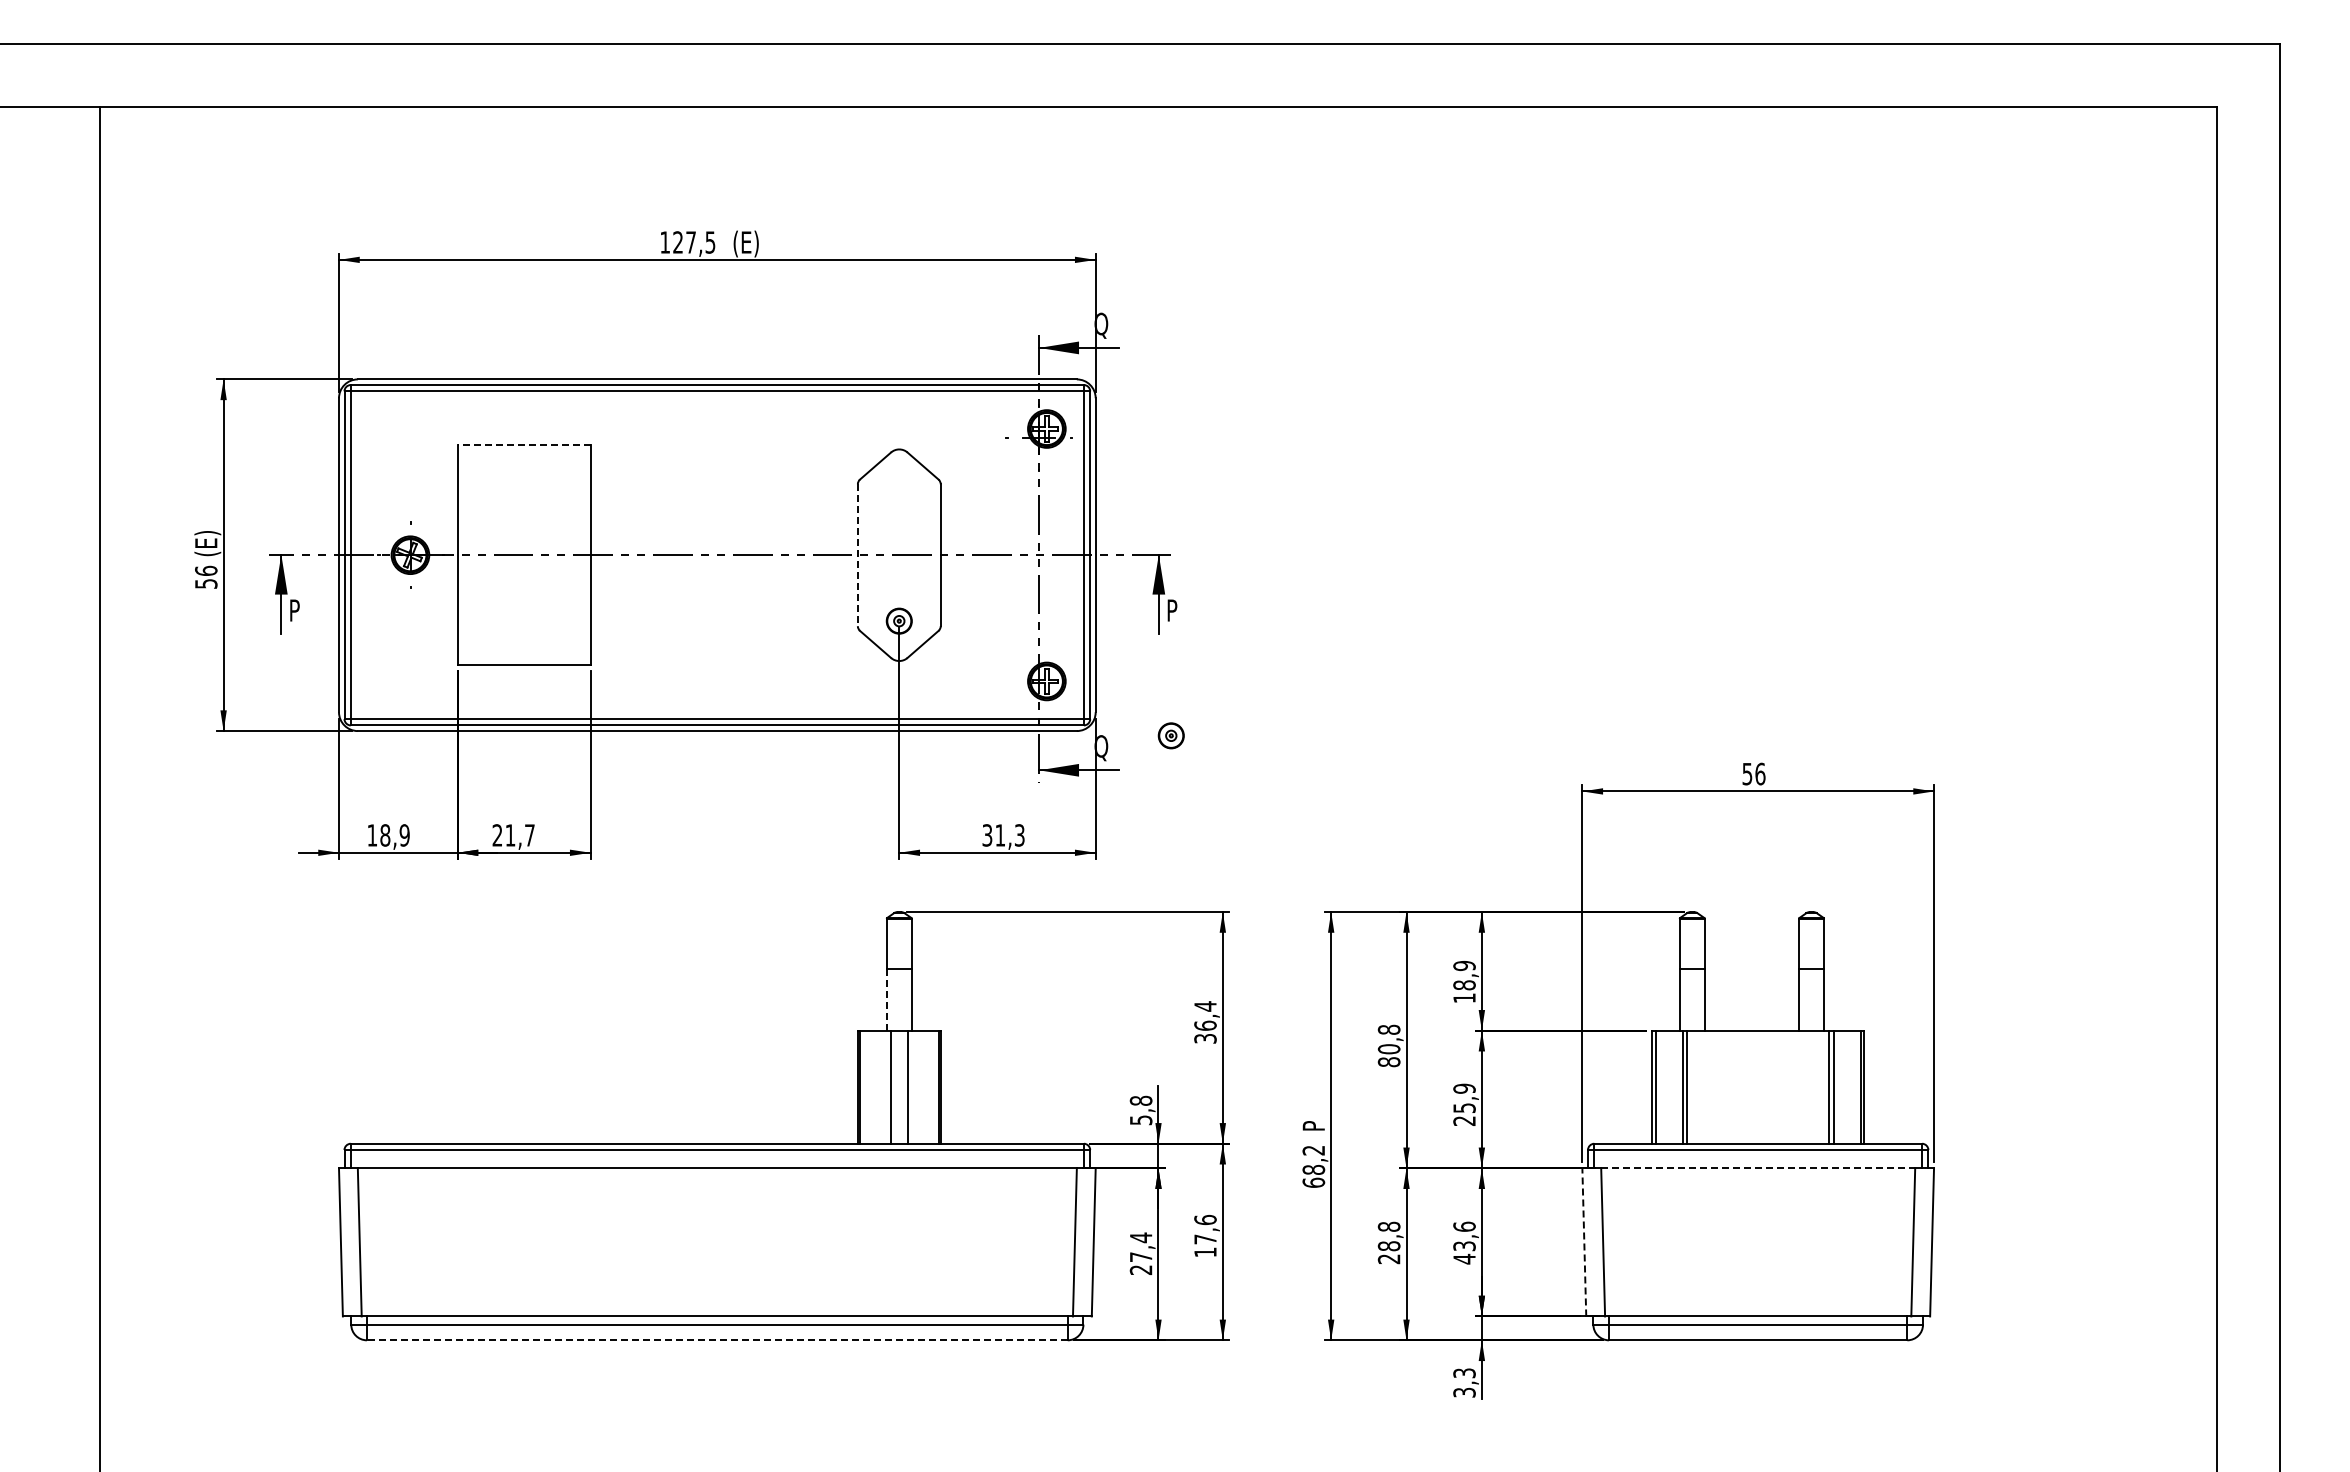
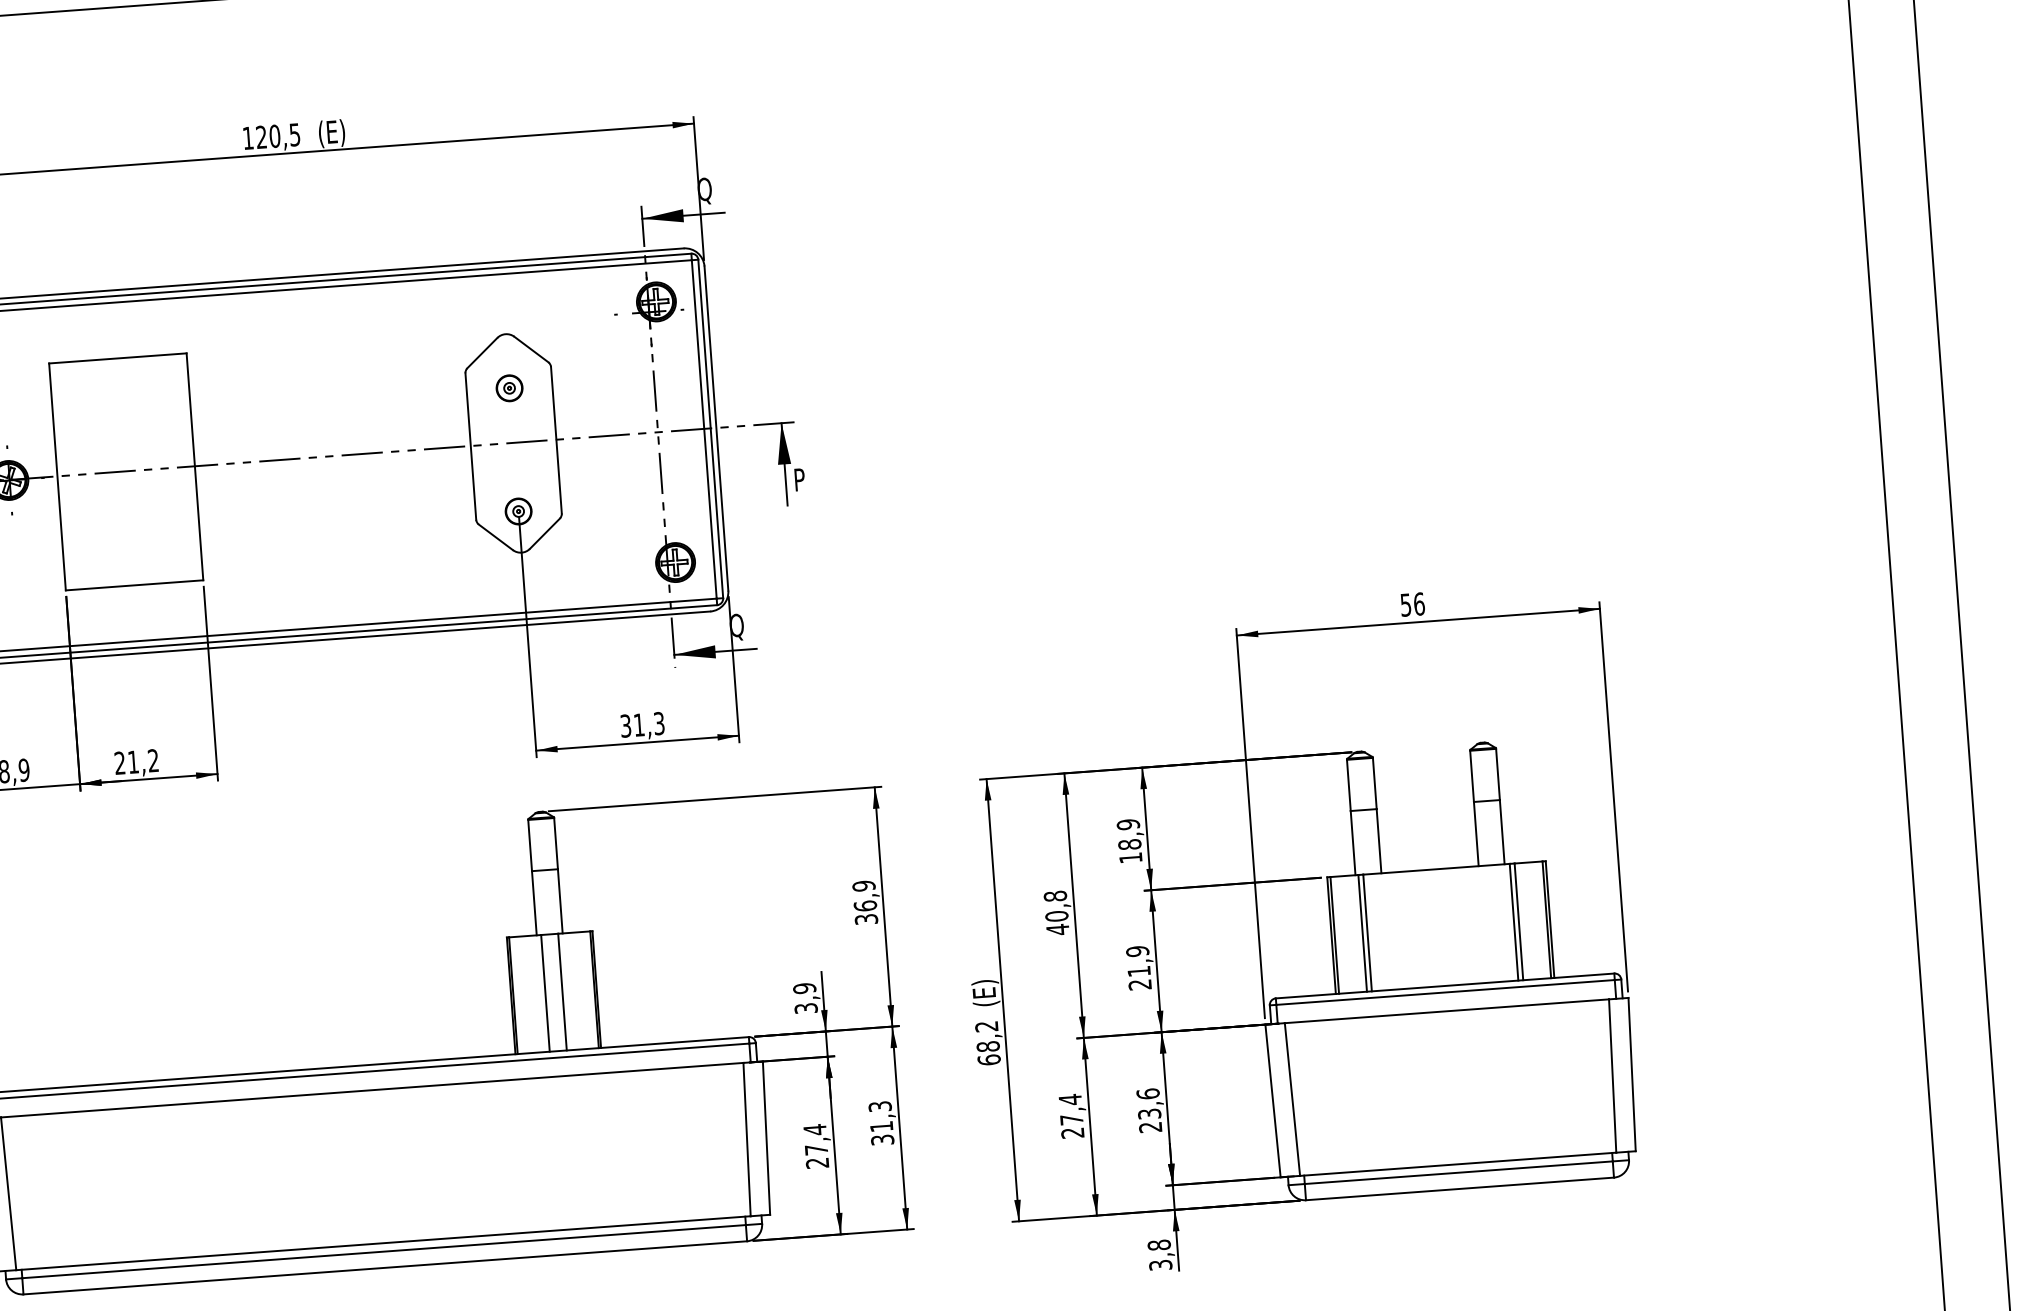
text: (691, 242) -> (275, 136), 127,5 -> 120,5
line: (524, 445) -> (118, 358), dashed -> solid
line: (857, 555) -> (470, 446), dashed -> solid
part: (1170, 735) -> (508, 388), moved
text: (529, 835) -> (153, 760), 21,7 -> 21,2
line: (886, 1000) -> (534, 904), dashed -> solid
text: (1205, 1006) -> (864, 886), 36,4 -> 36,9
text: (1388, 1061) -> (1057, 929), 80,8 -> 40,8
text: (1464, 1107) -> (1139, 970), 25,9 -> 21,9
text: (1140, 1109) -> (804, 997), 5,8 -> 3,9
text: (1315, 1117) -> (986, 992), P -> (E)
line: (1758, 1168) -> (1447, 1011), dashed -> solid
text: (1205, 1235) -> (881, 1122), 17,6 -> 31,3
text: (1388, 1236) -> (1070, 1109), 28,8 -> 27,4
line: (1584, 1241) -> (1273, 1100), dashed -> solid
text: (1464, 1258) -> (1150, 1126), 43,6 -> 23,6
line: (716, 1340) -> (384, 1268), dashed -> solid
text: (1464, 1373) -> (1159, 1245), 3,3 -> 3,8

